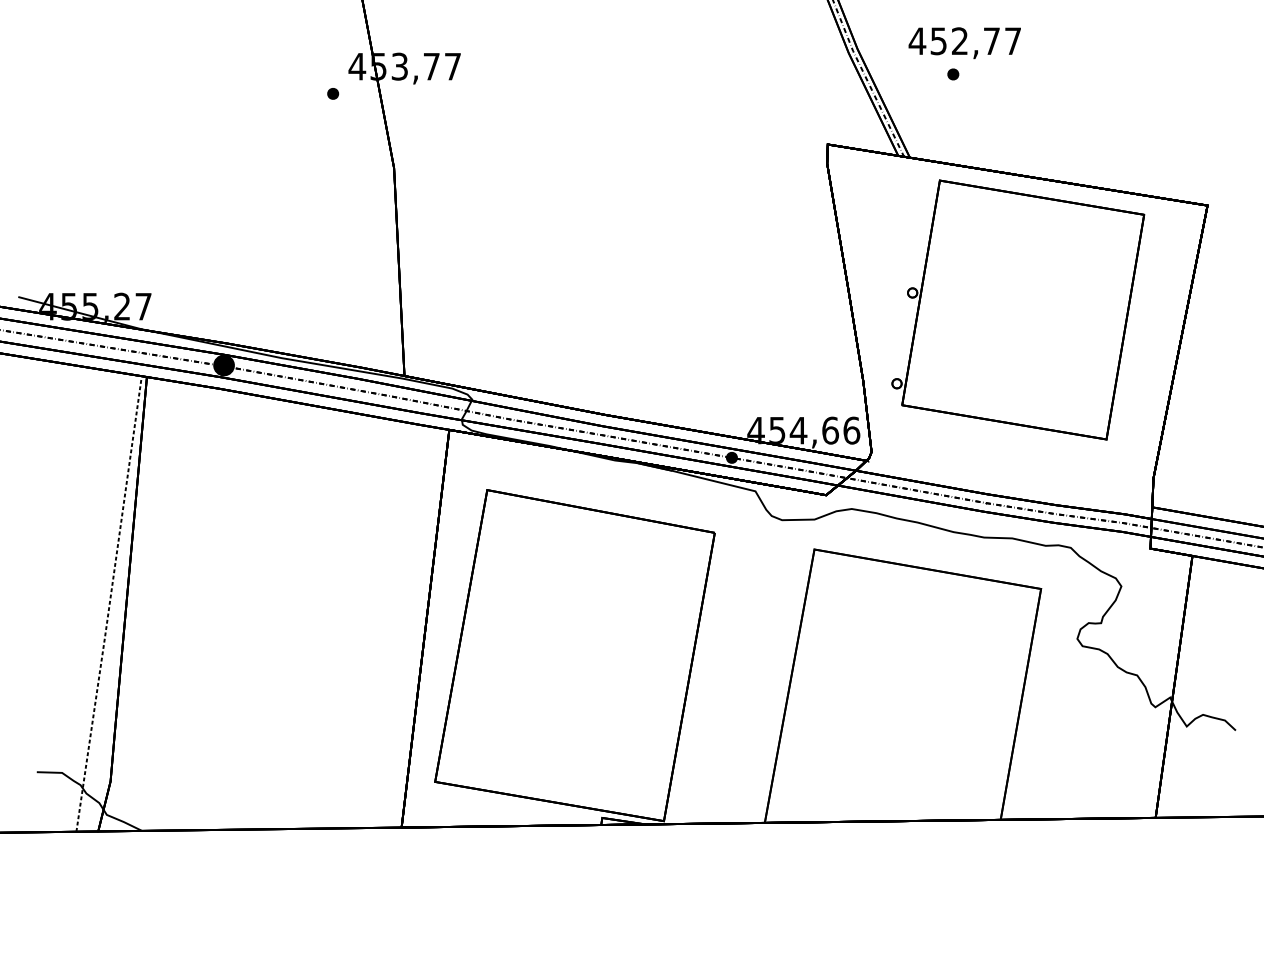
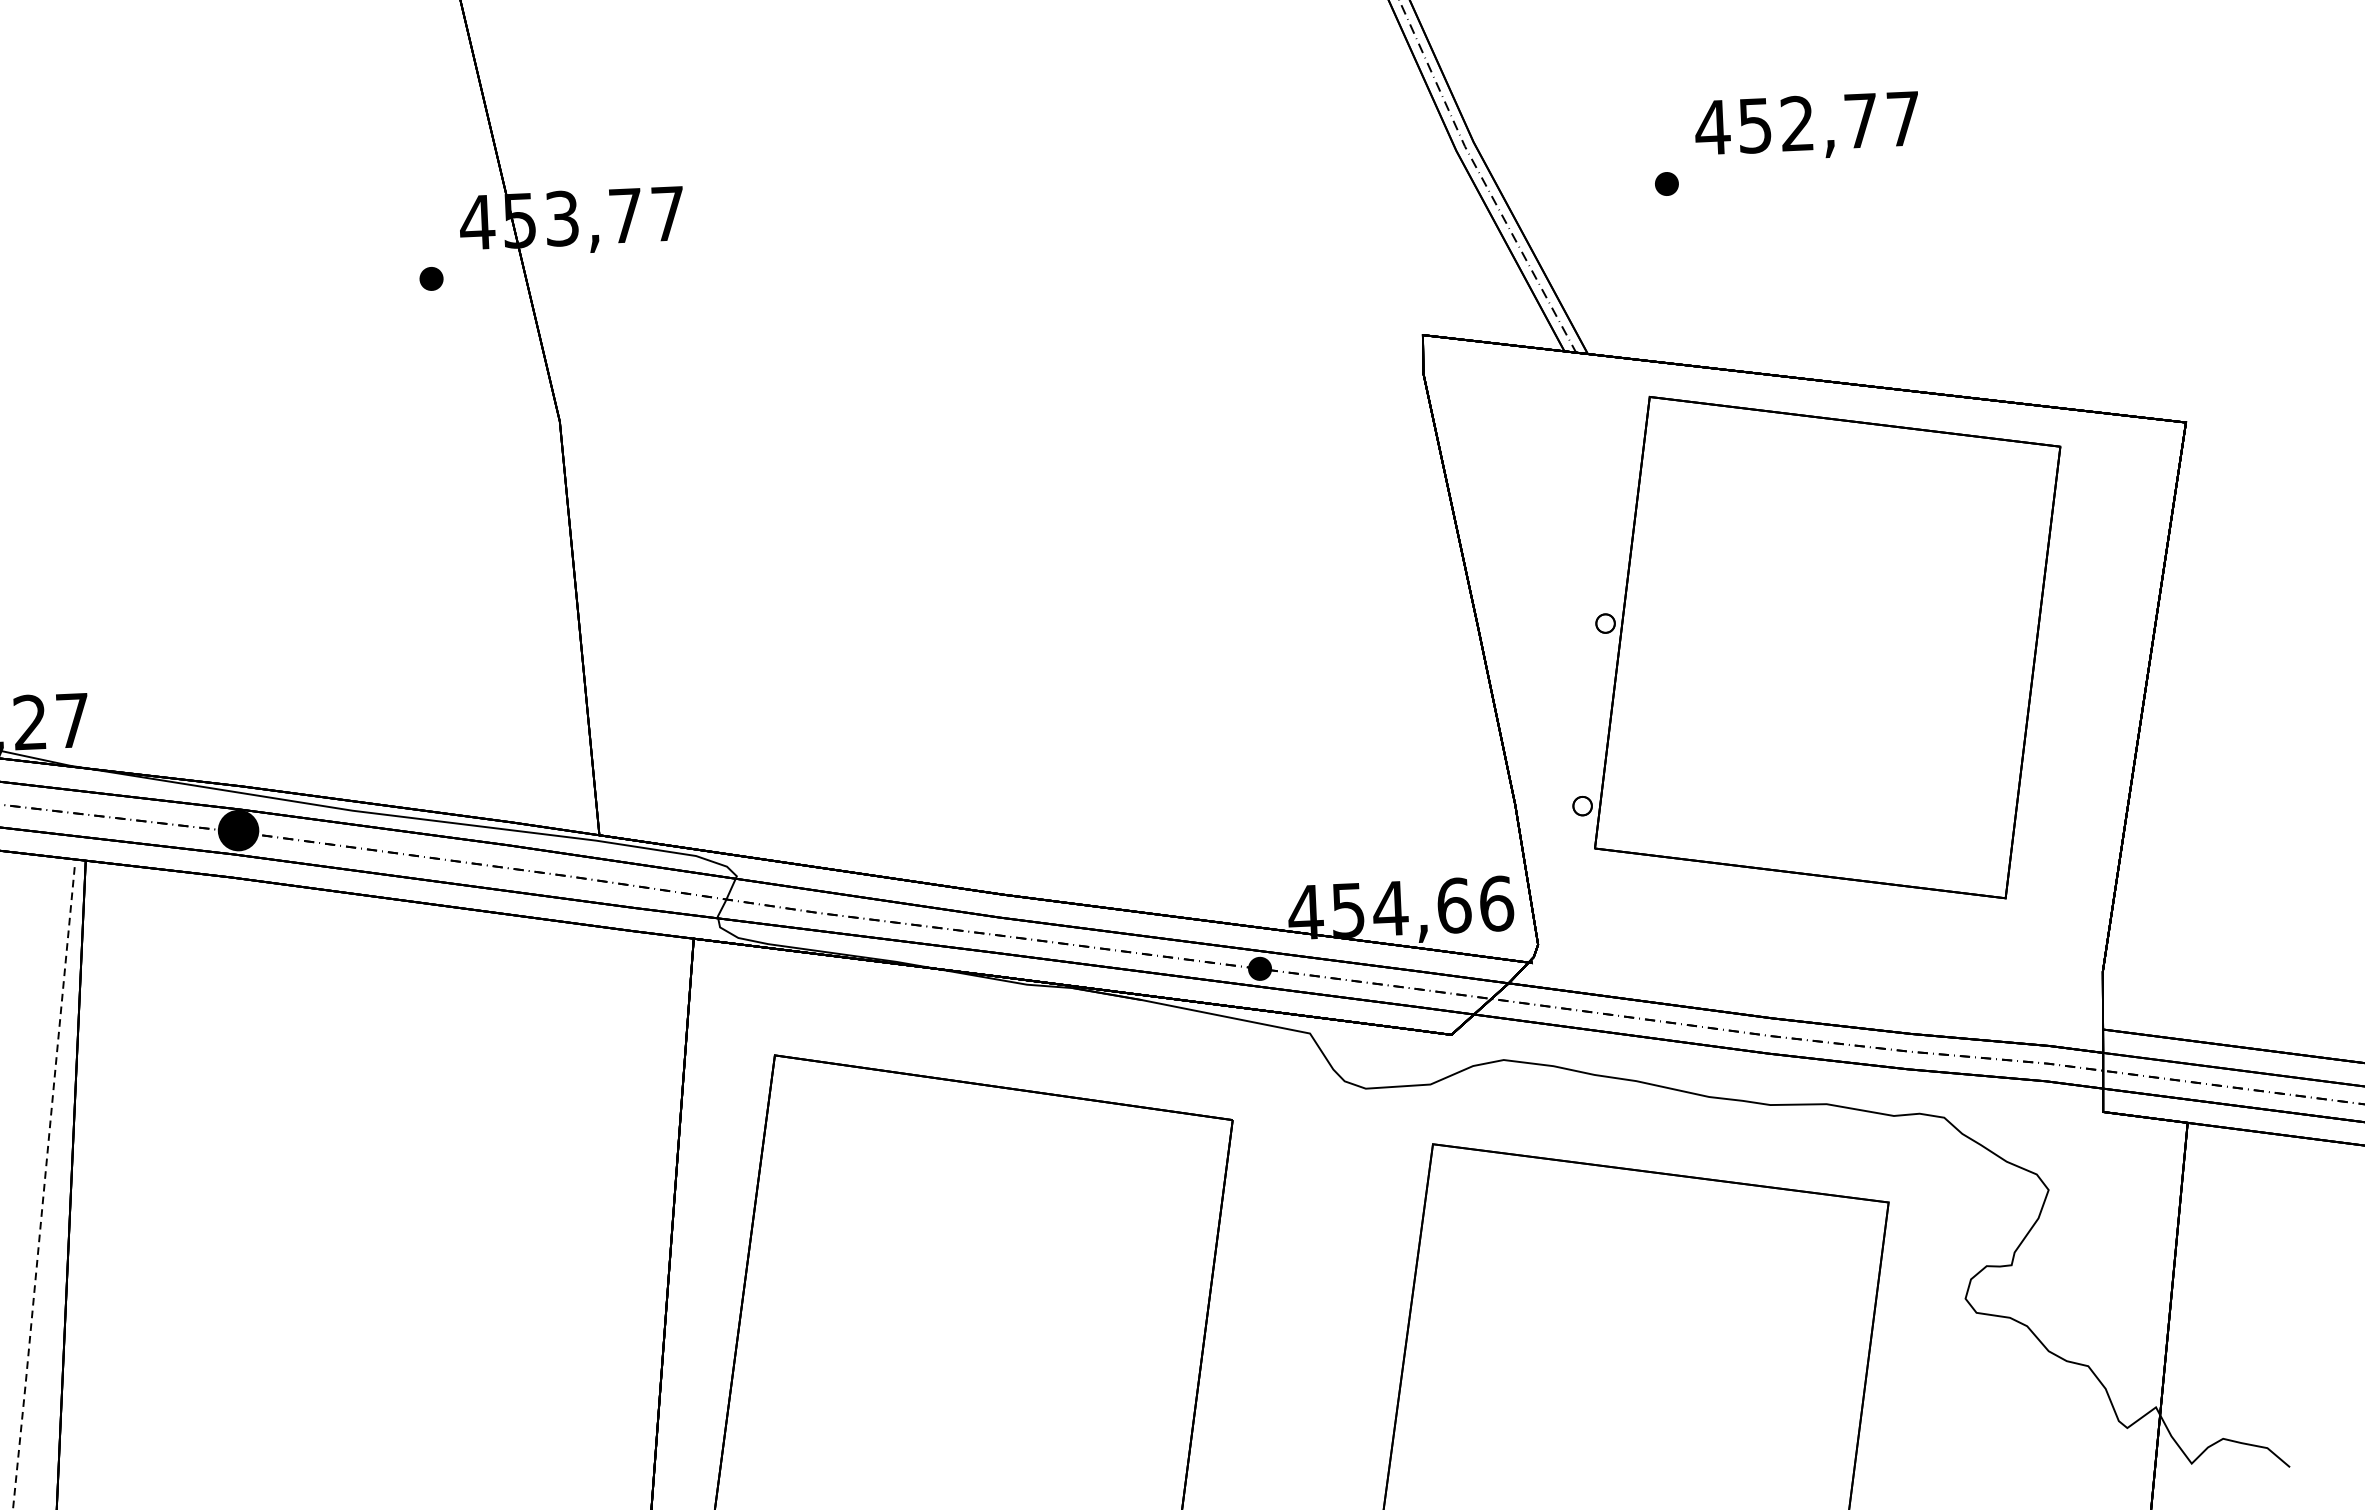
text: (964, 43) -> (1806, 127), moved

